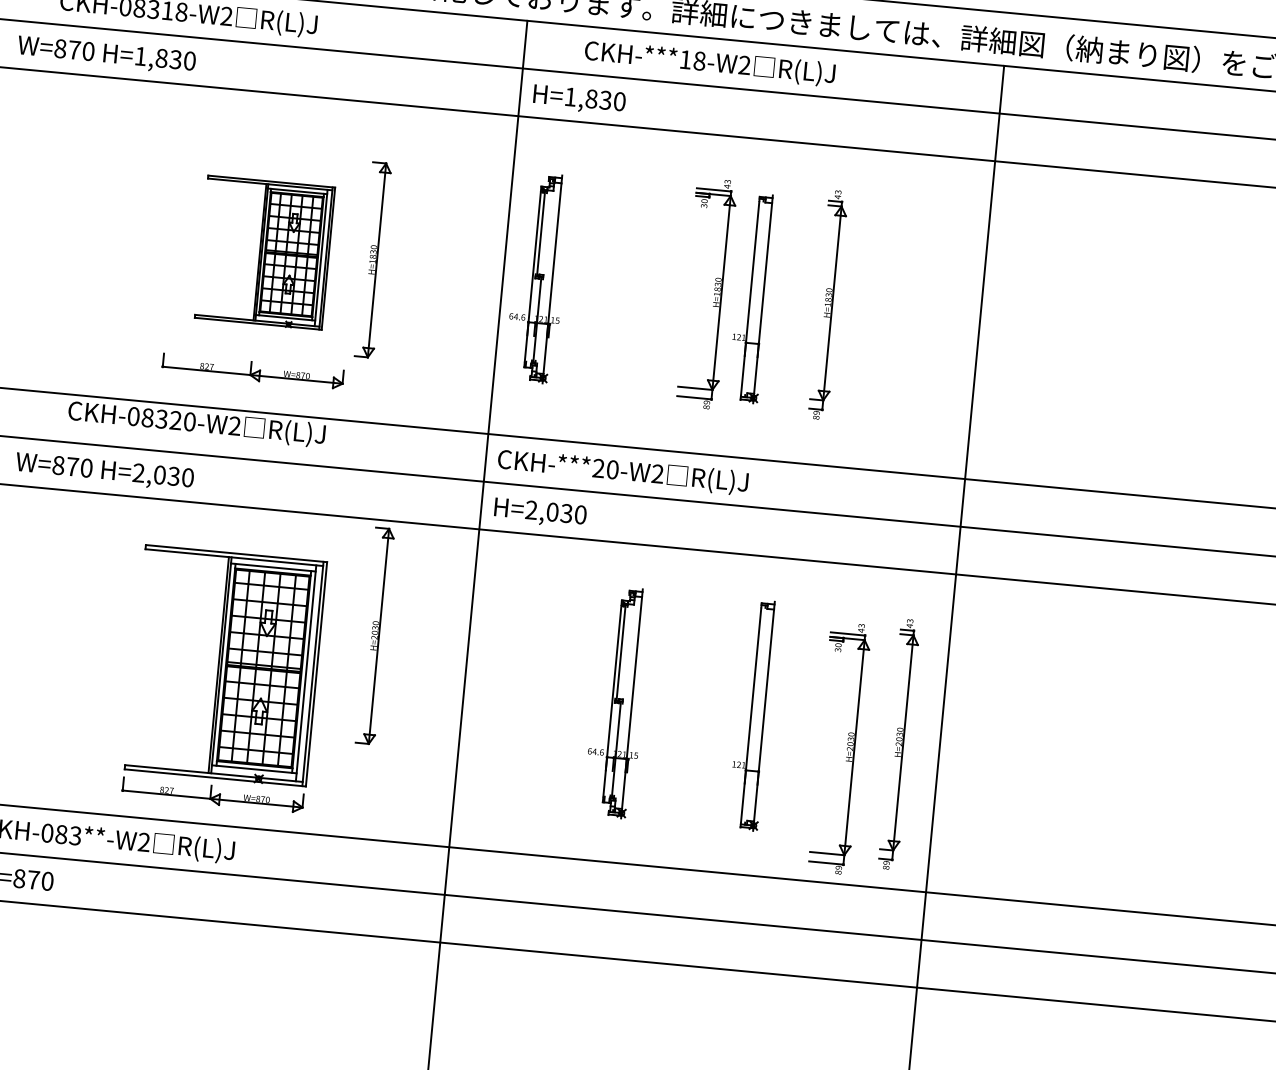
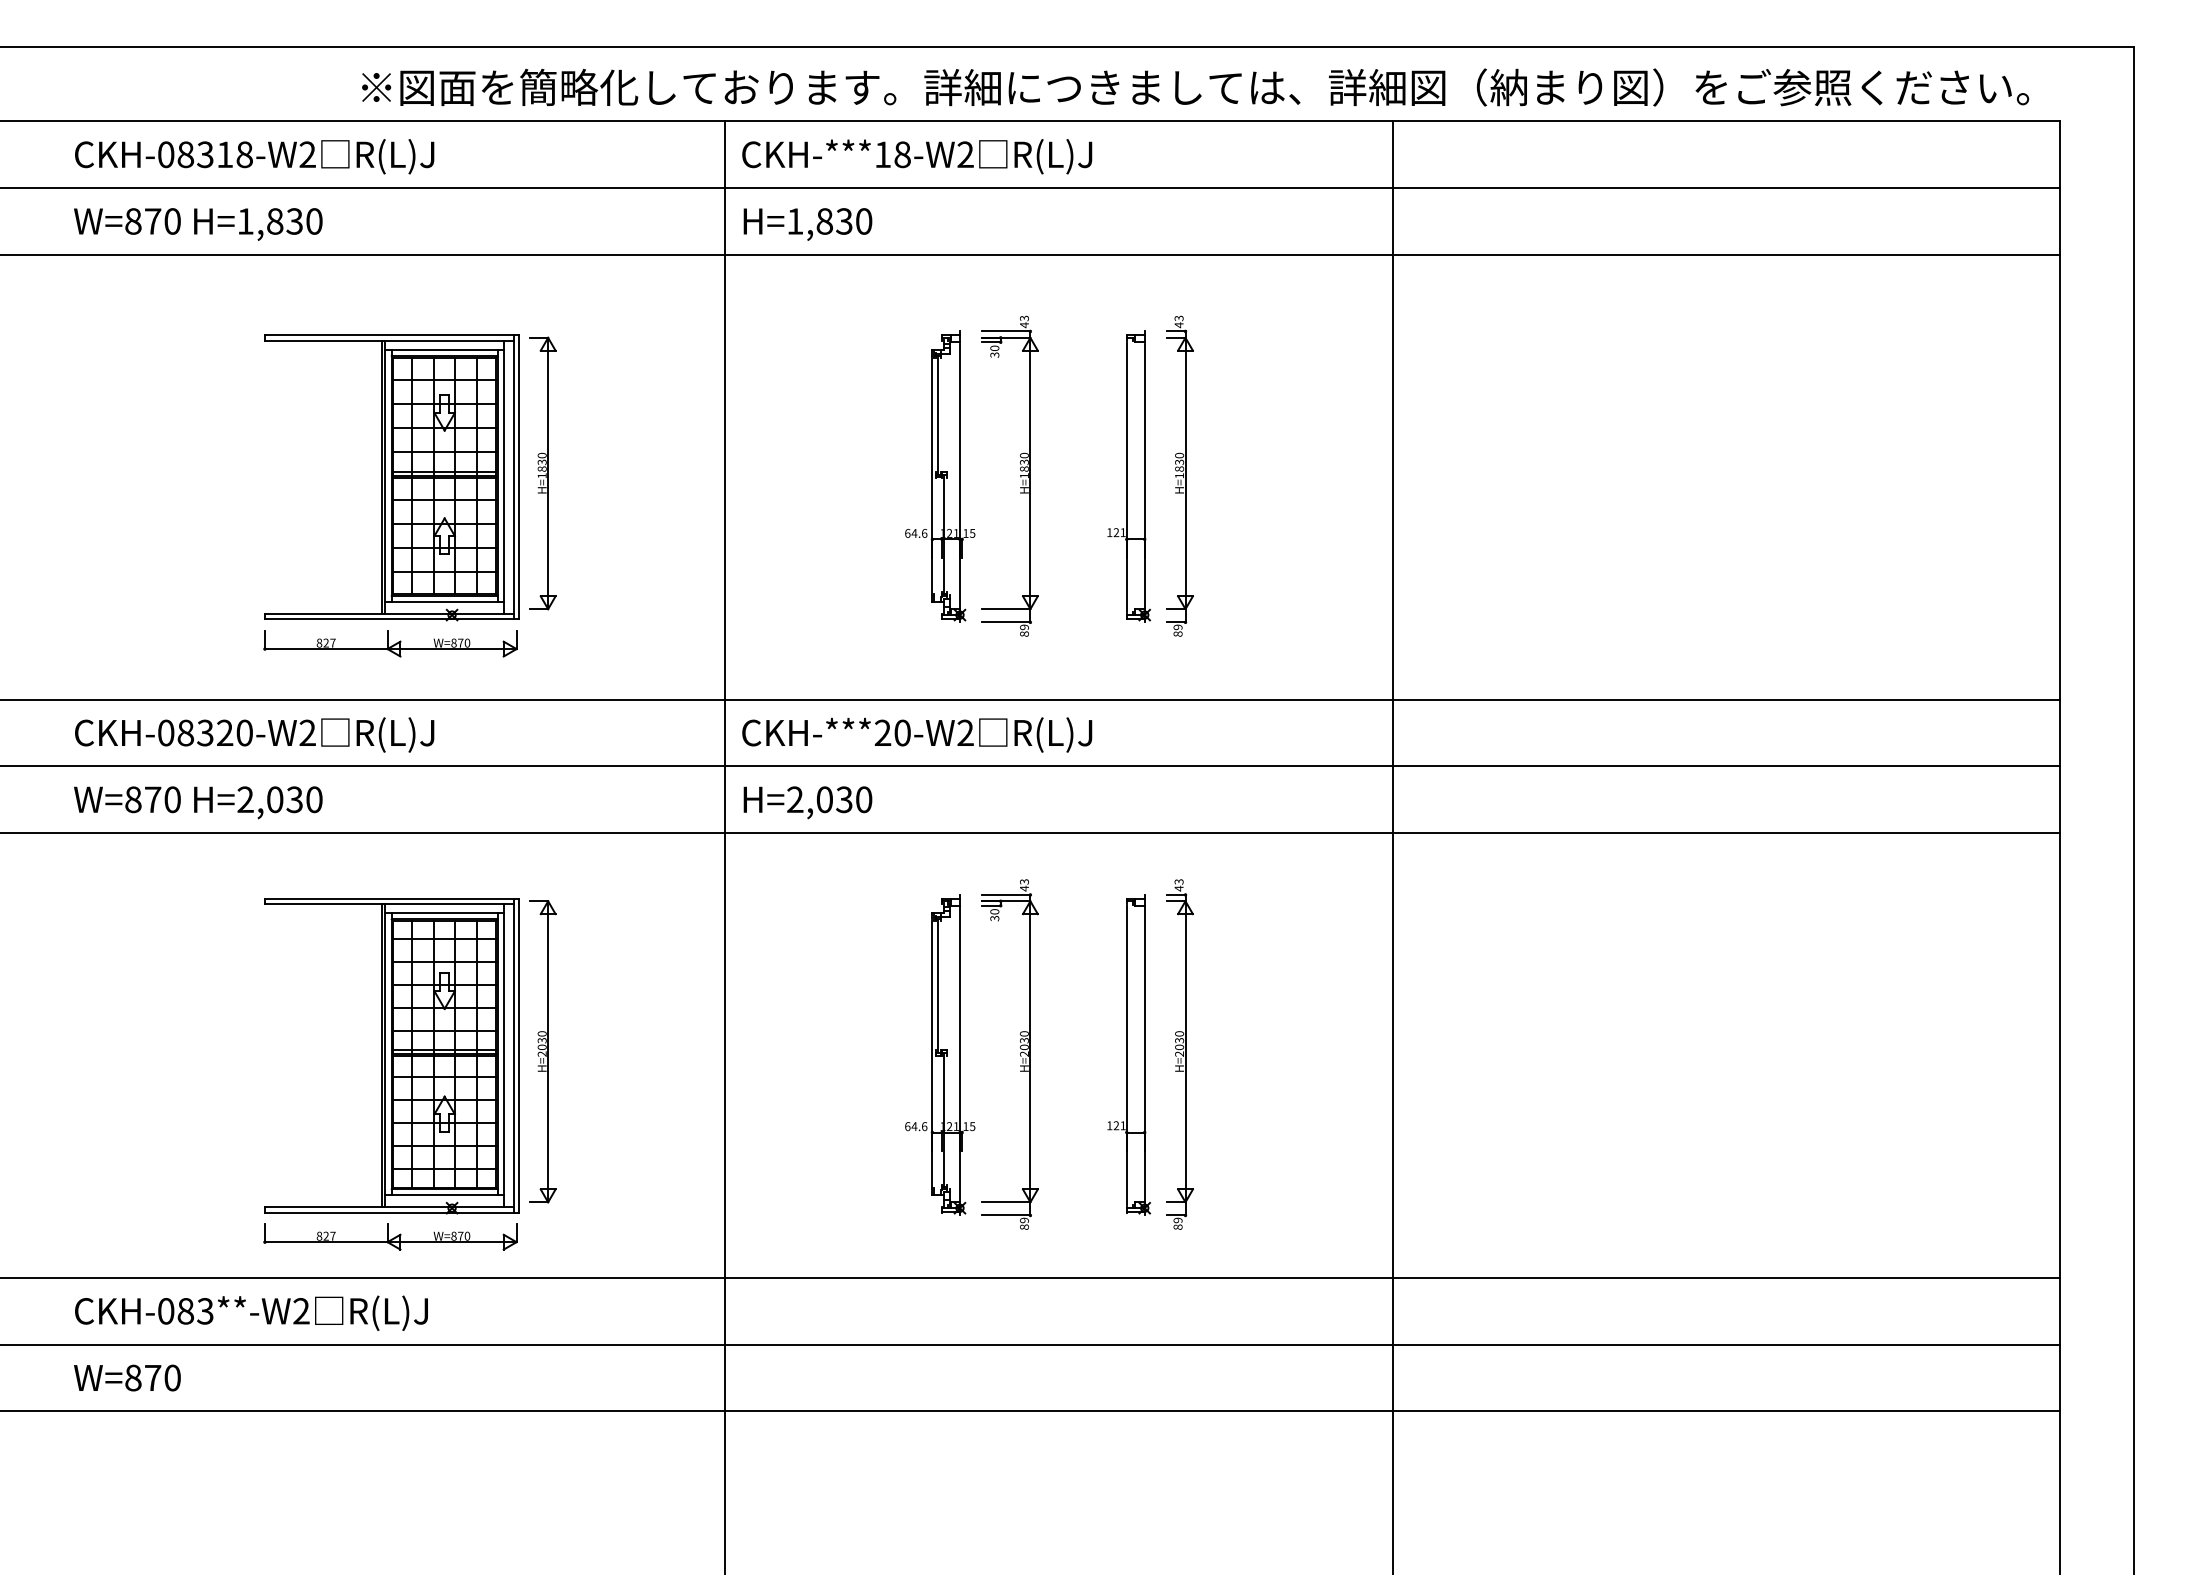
text: (106, 55) -> (198, 224), moved
text: (710, 63) -> (917, 156), moved
part: (264, 252) -> (391, 477), size x1.43
part: (538, 277) -> (940, 476), moved
part: (752, 298) -> (1129, 476), moved
text: (196, 423) -> (254, 734), moved
part: (374, 635) -> (542, 1051), moved
part: (898, 744) -> (1179, 1054), moved
part: (847, 748) -> (1020, 1054), moved

